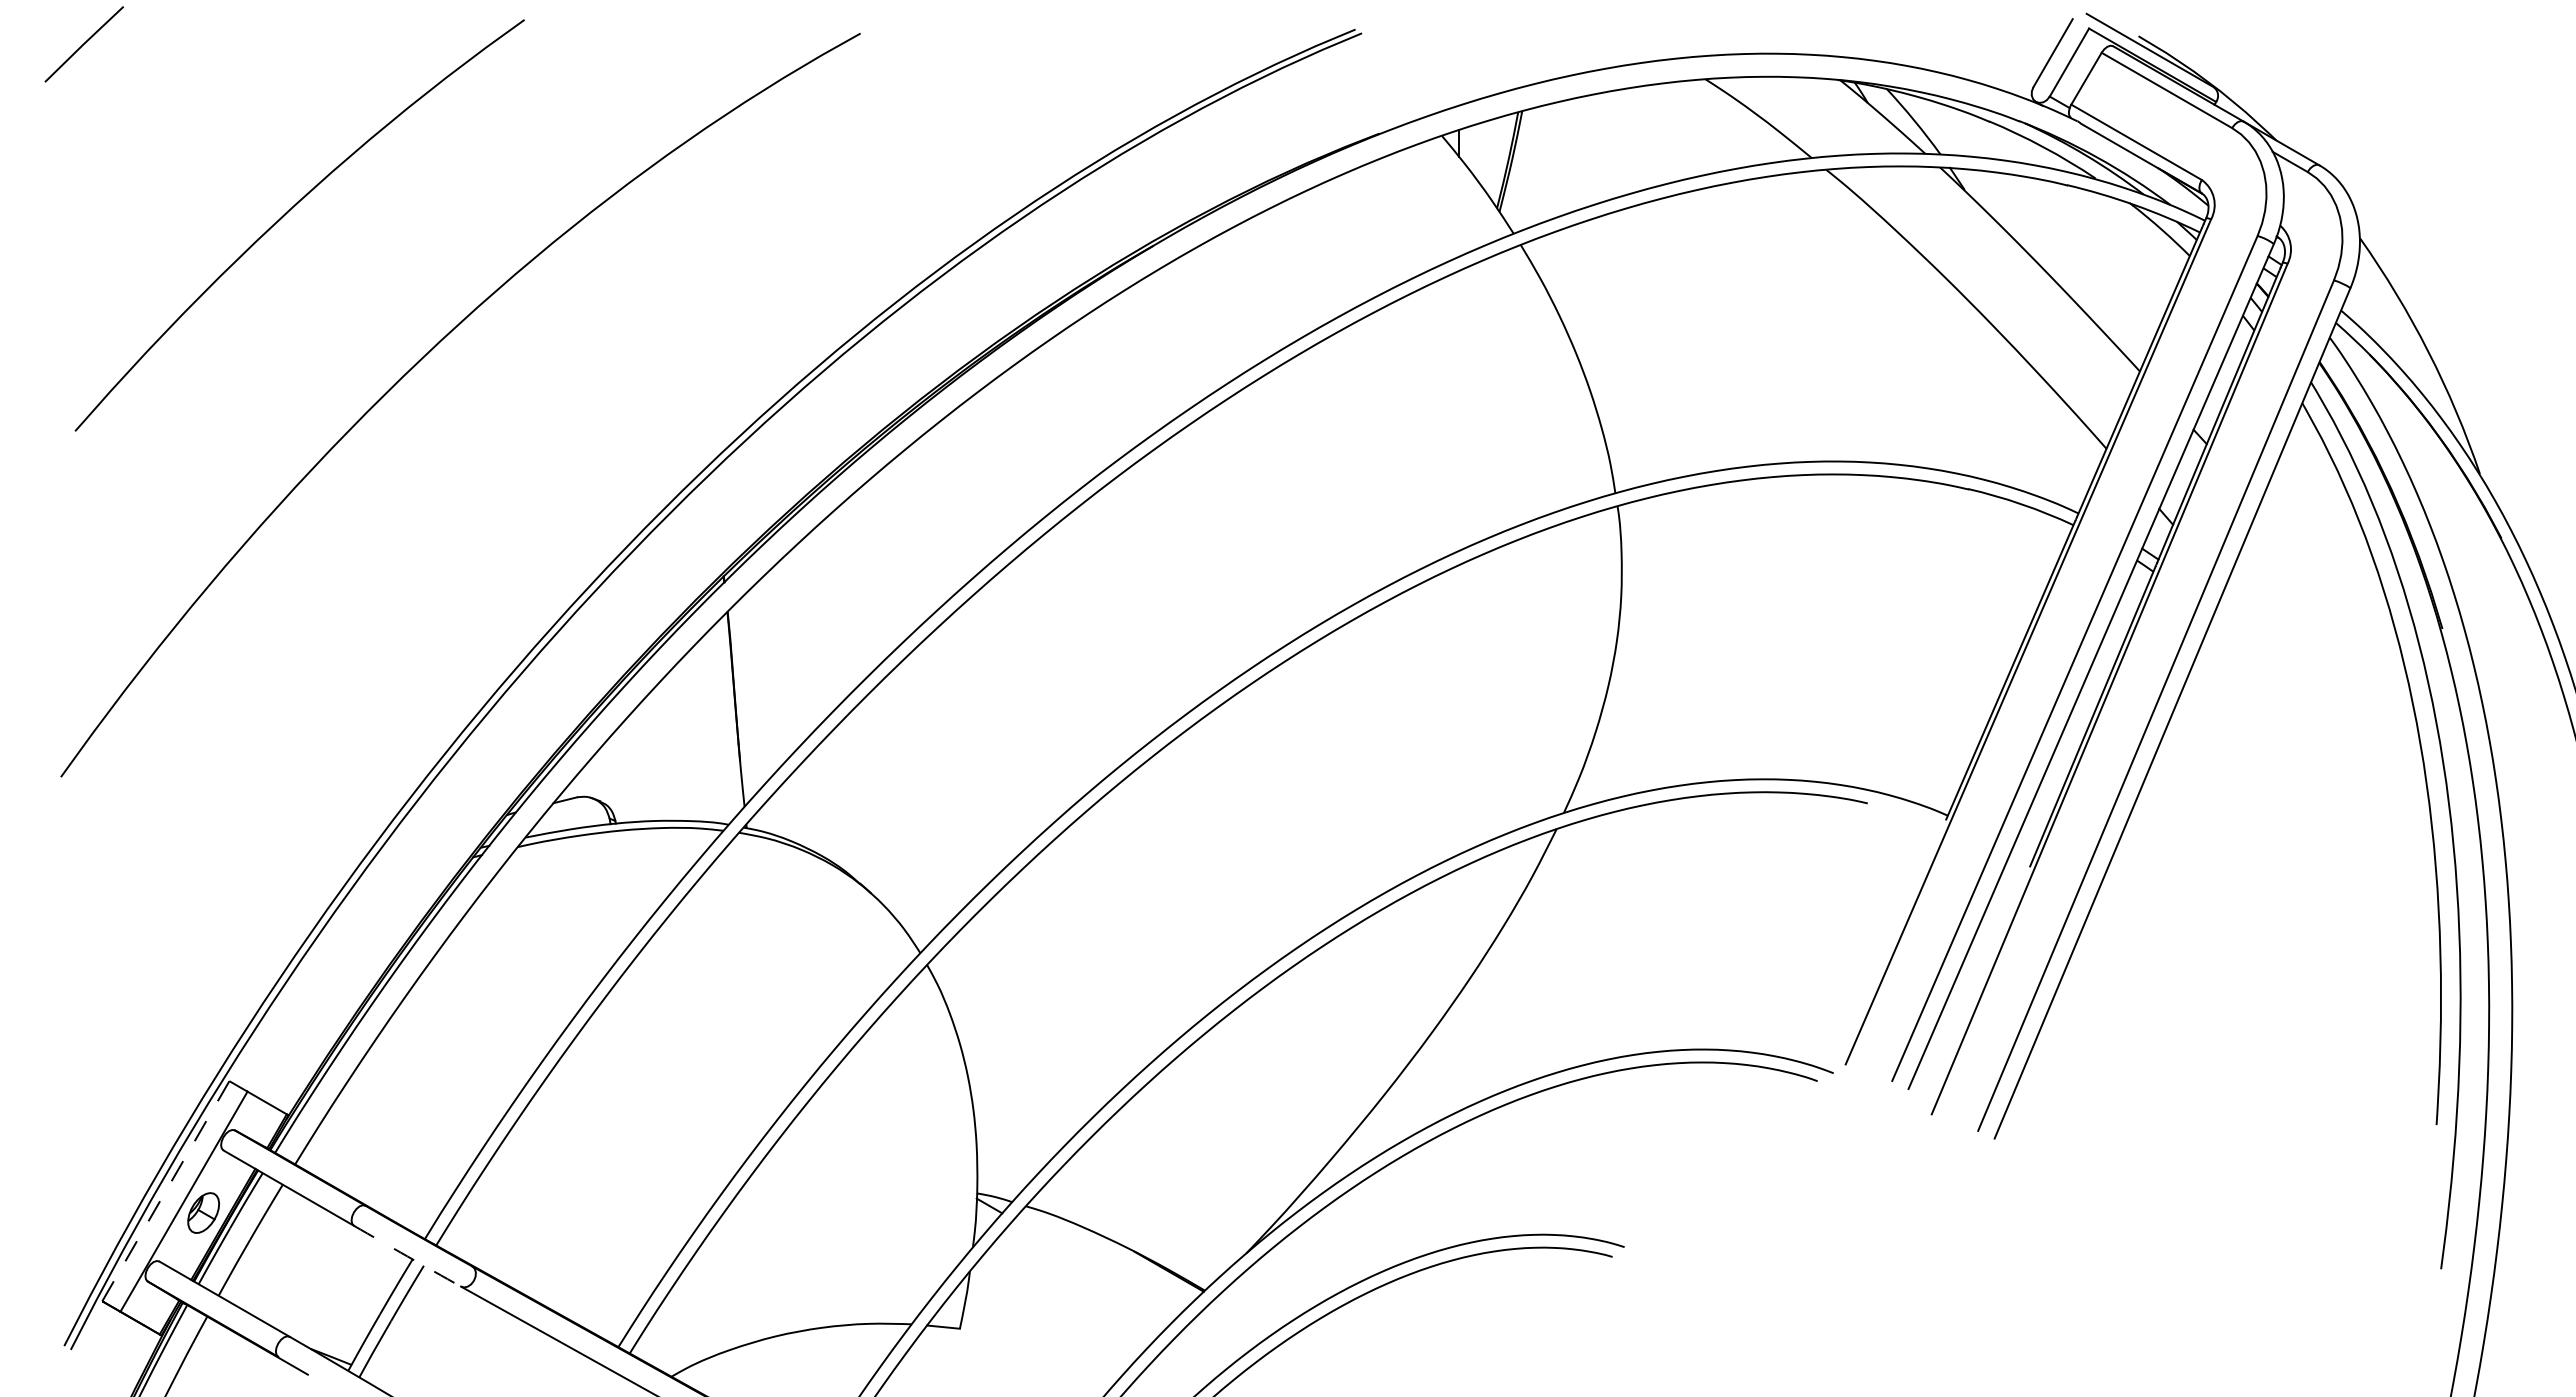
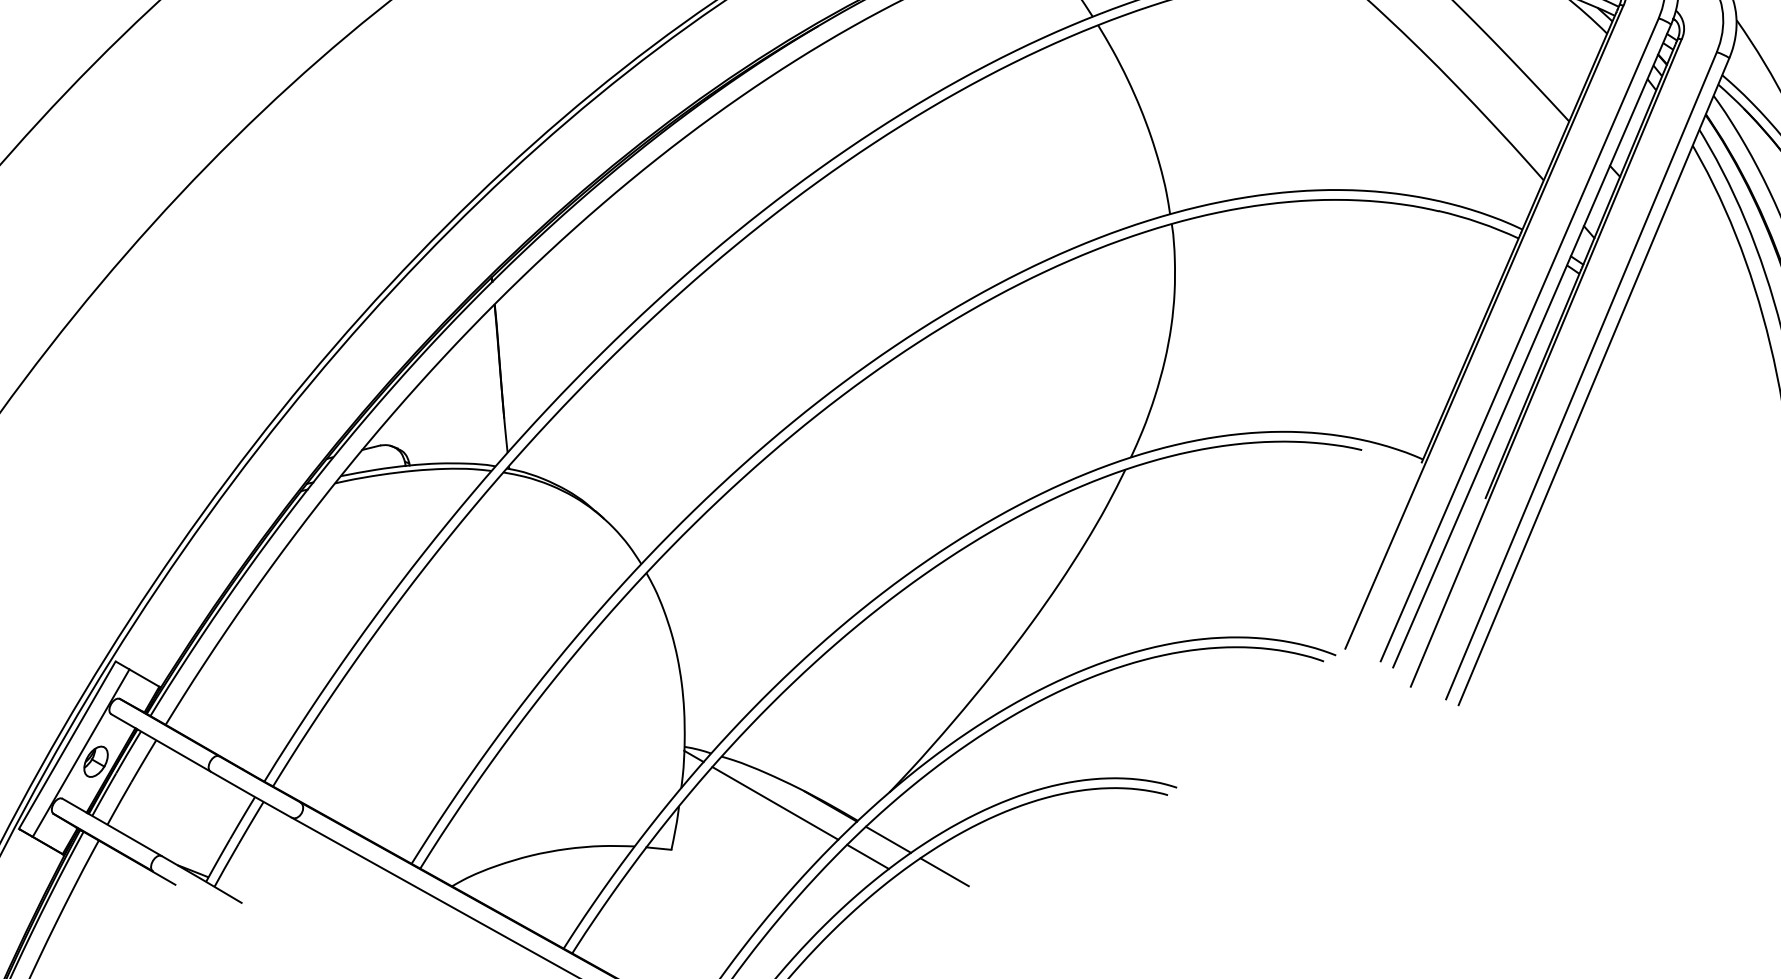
line: (165, 1191) -> (67, 745), dashed -> solid
arc: (407, 1256) -> (251, 794), dashed -> solid
line: (1096, 1267) -> (775, 803), added
line: (1244, 1315) -> (887, 839), added
line: (1217, 1337) -> (867, 856), added
line: (1318, 1357) -> (944, 871), added

